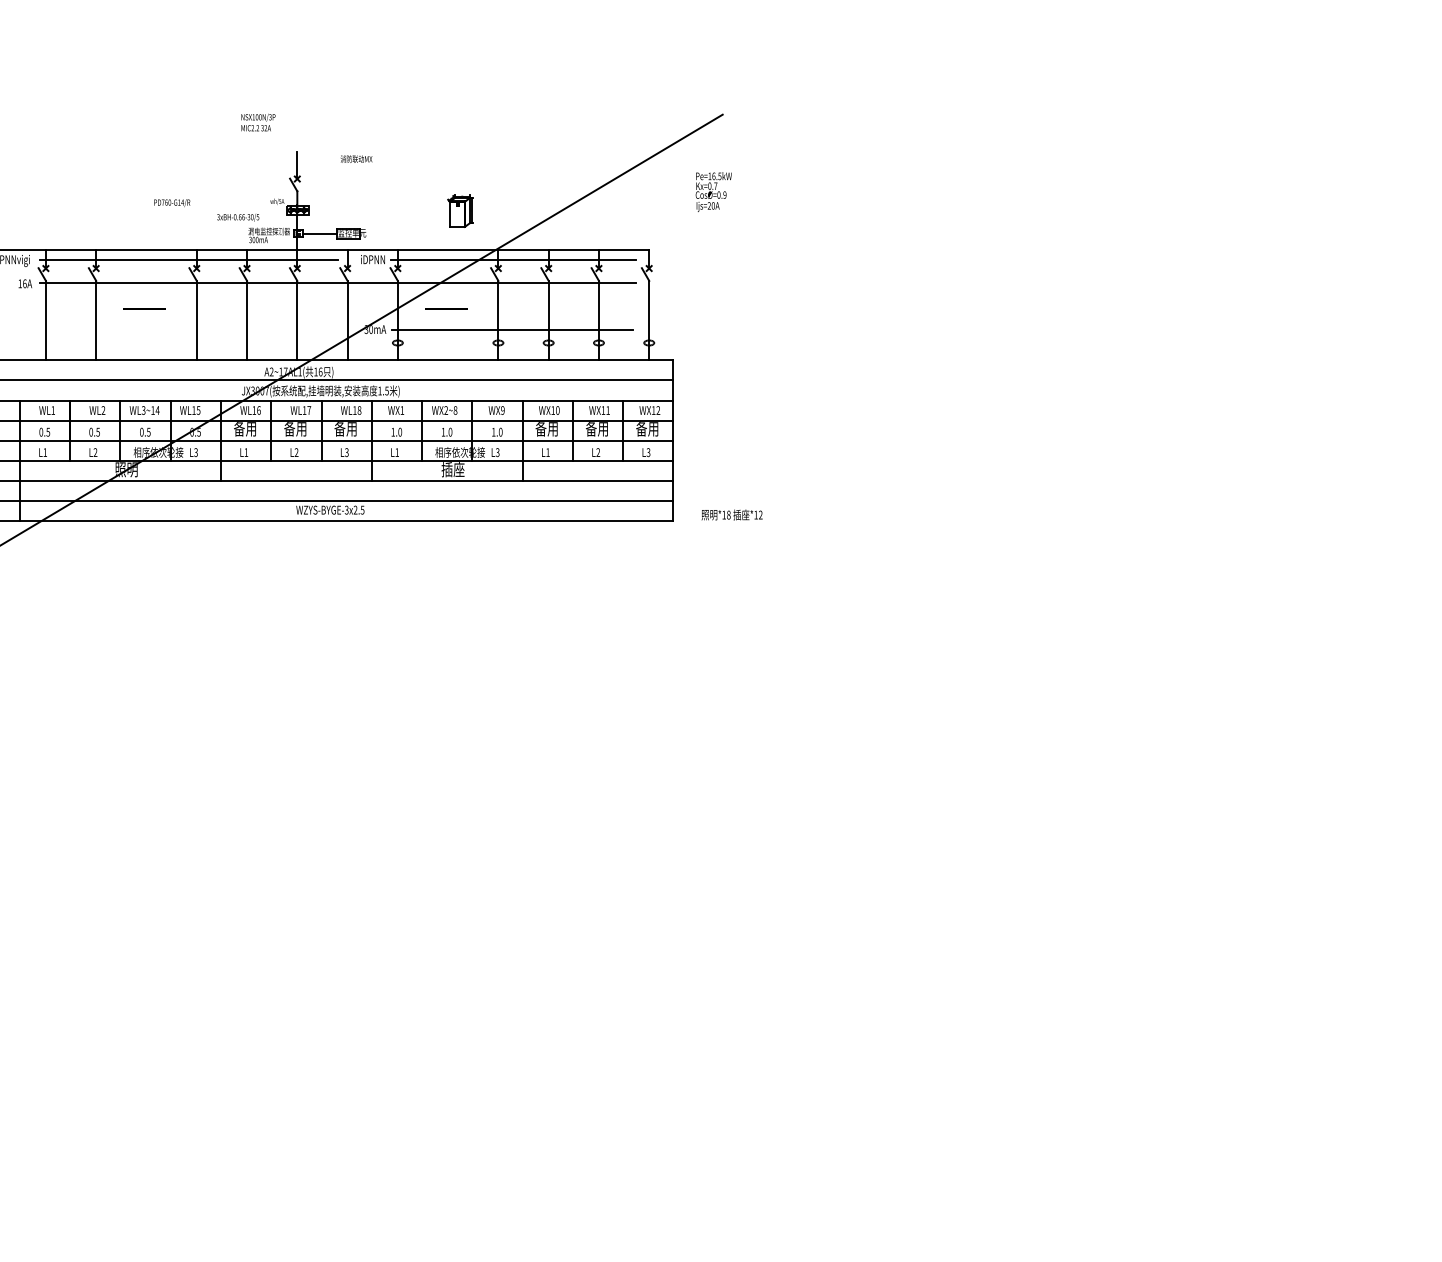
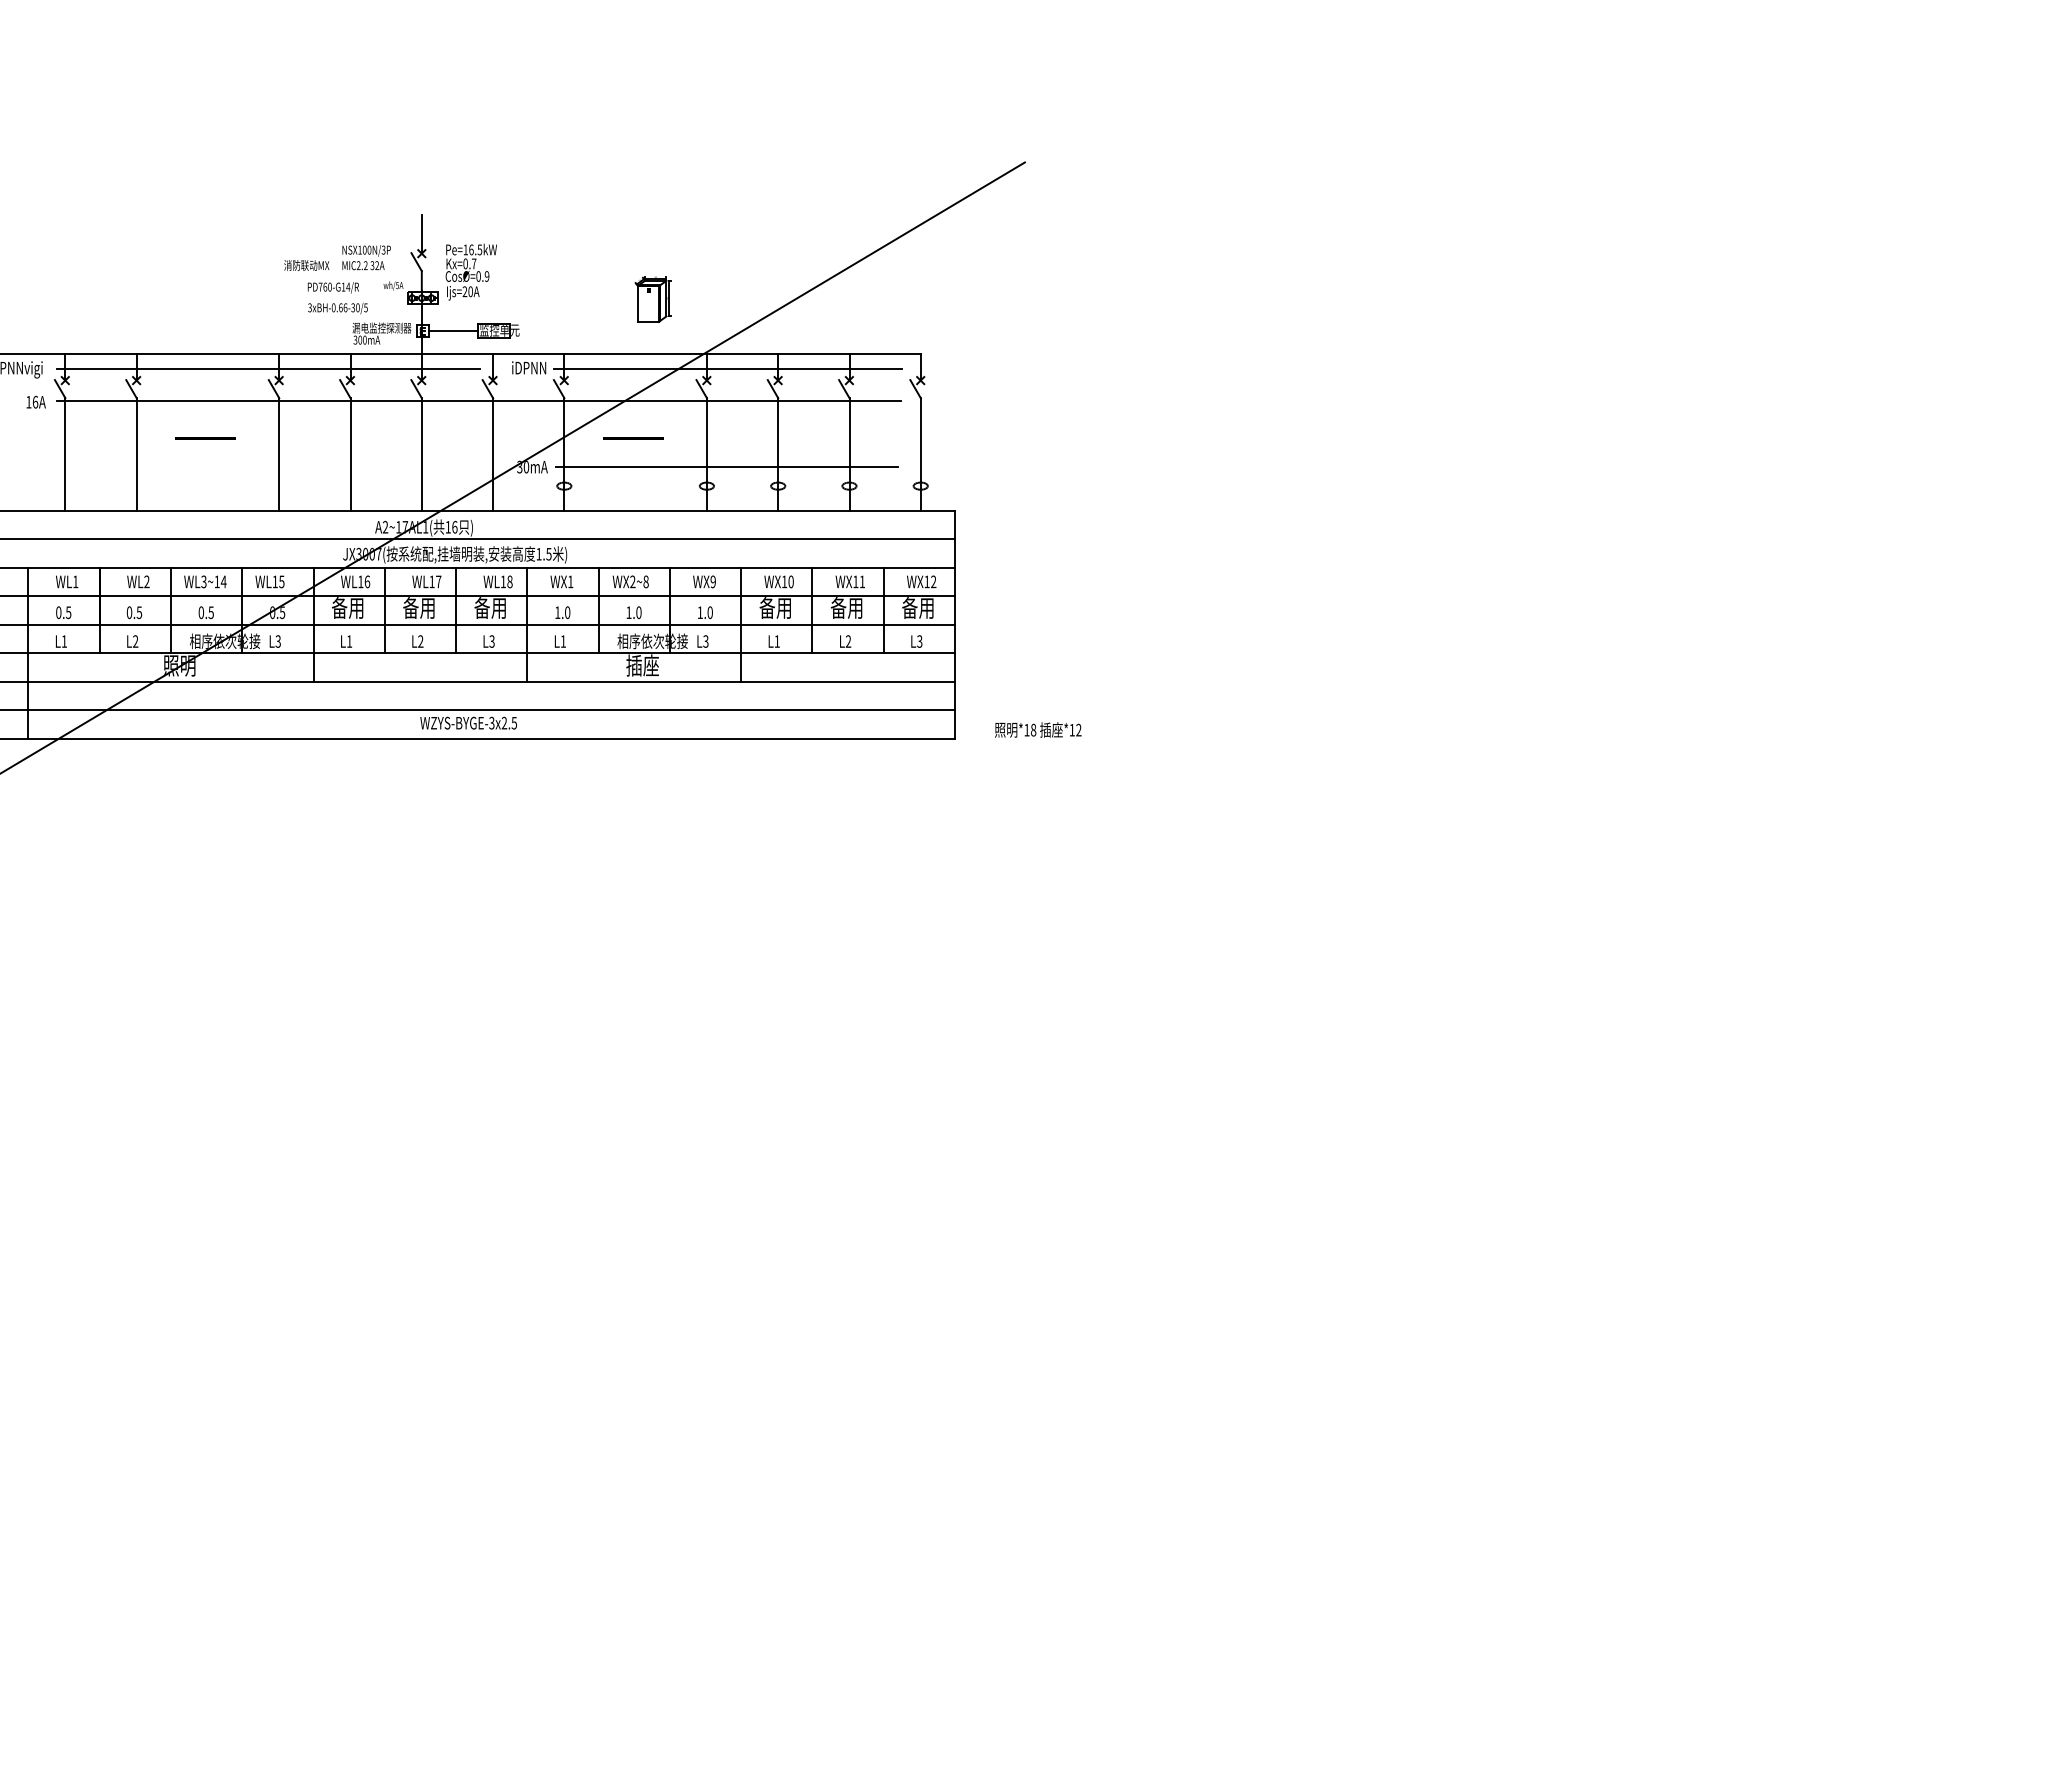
text: (258, 122) -> (366, 257), moved
text: (356, 159) -> (306, 265), moved
text: (713, 191) -> (470, 271), moved
text: (171, 202) -> (332, 287), moved

